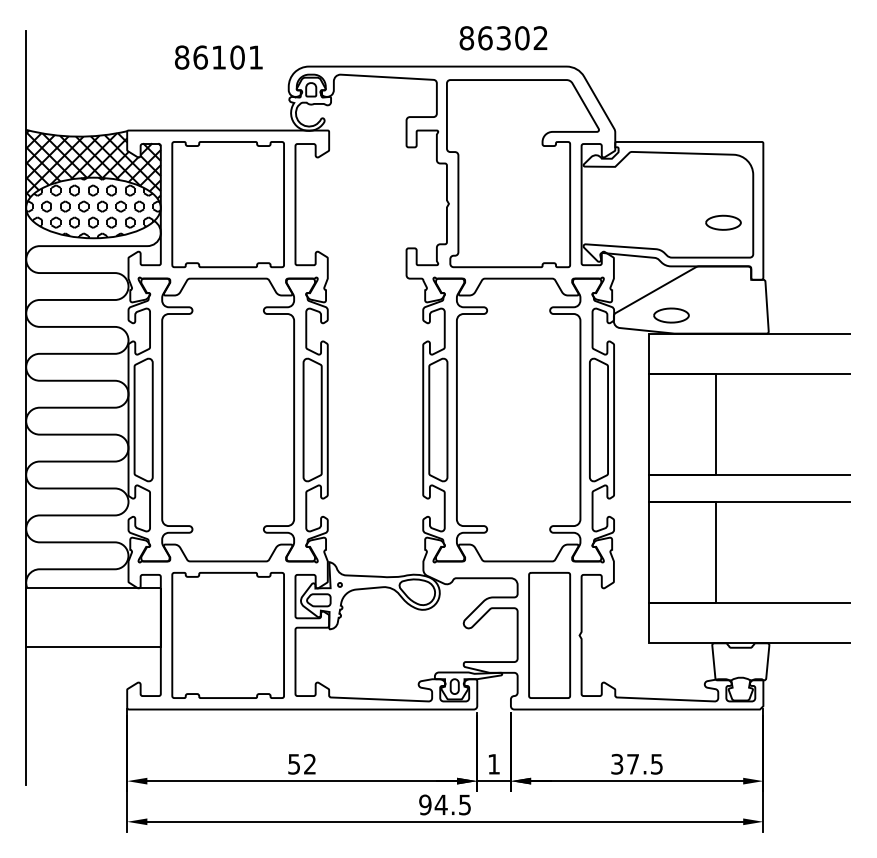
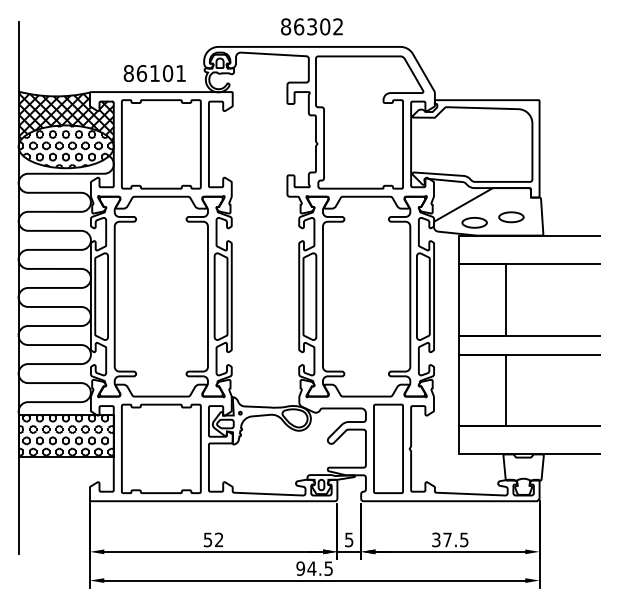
text: (502, 37) -> (311, 26), moved
text: (218, 57) -> (154, 73), moved
part: (723, 223) -> (511, 217), moved
hatch: (92, 616) -> (65, 435), added
text: (494, 763) -> (349, 539), 1 -> 5

